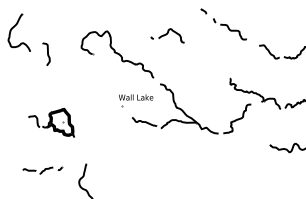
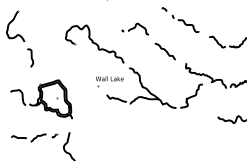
curve: (46, 53) -> (30, 57), moved
curve: (203, 62) -> (164, 50), added
part: (51, 123) -> (41, 99), size x1.67
part: (42, 170) -> (34, 137), size x1.43

